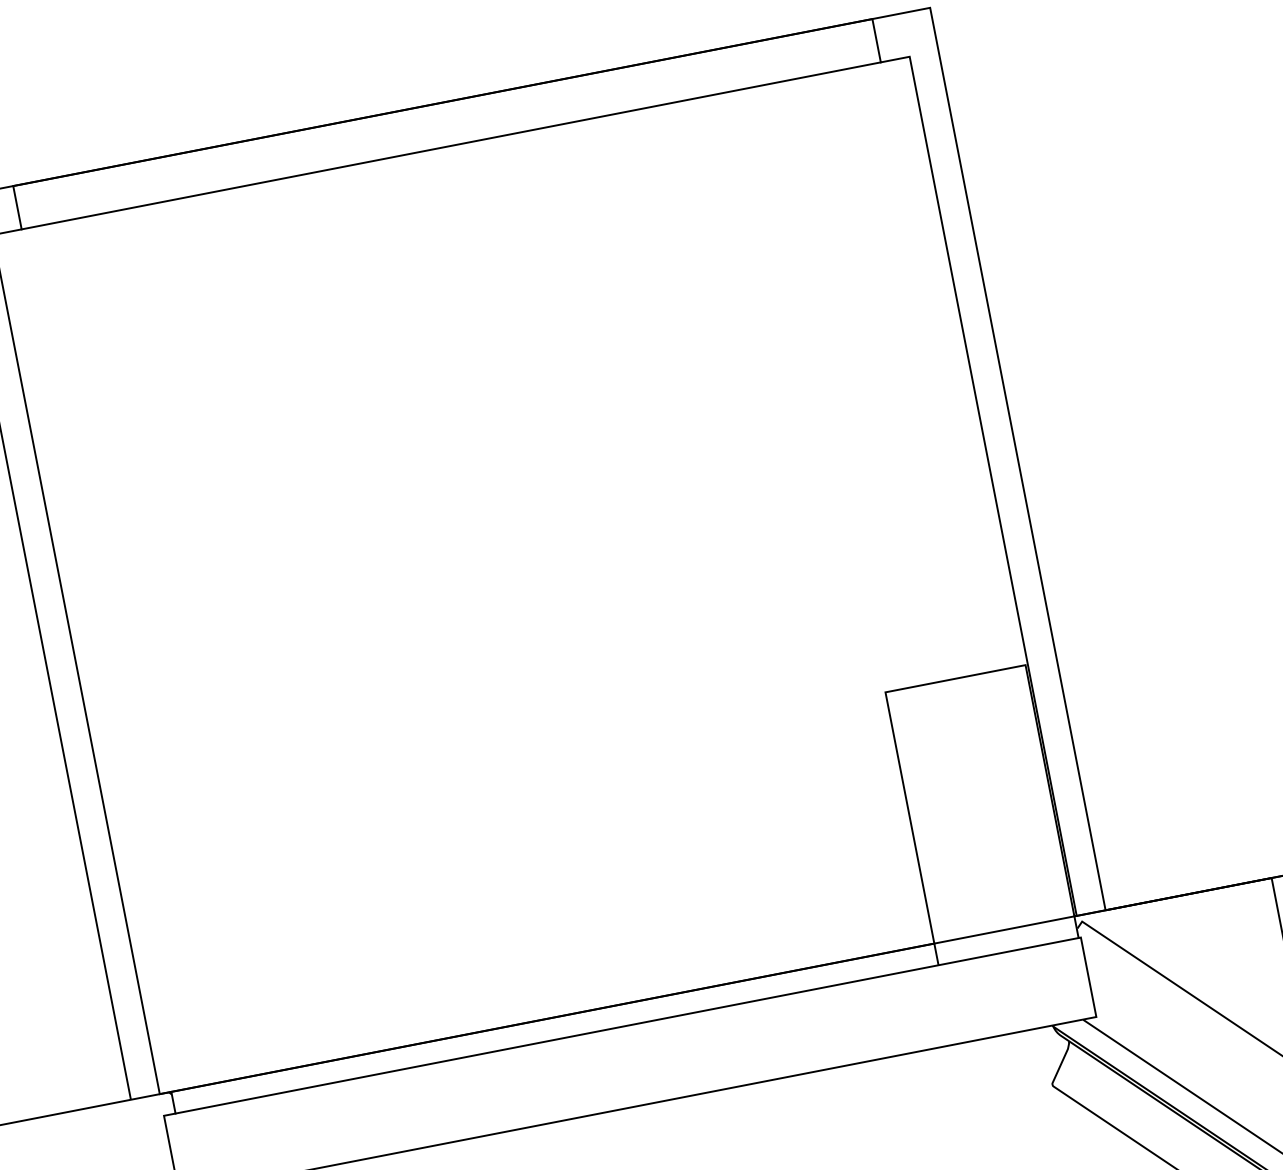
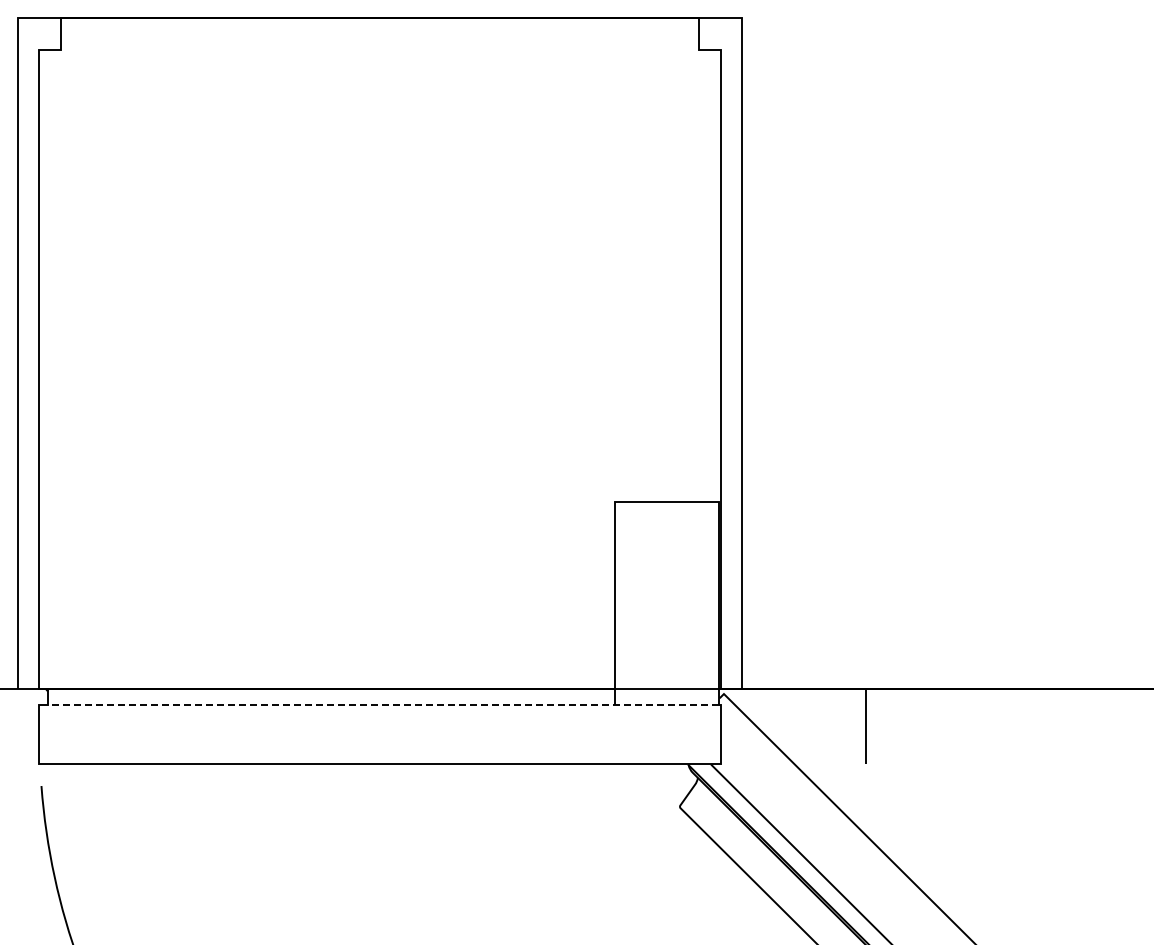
line: (450, 146) -> (379, 50), removed
line: (627, 1026) -> (383, 705), solid -> dashed

